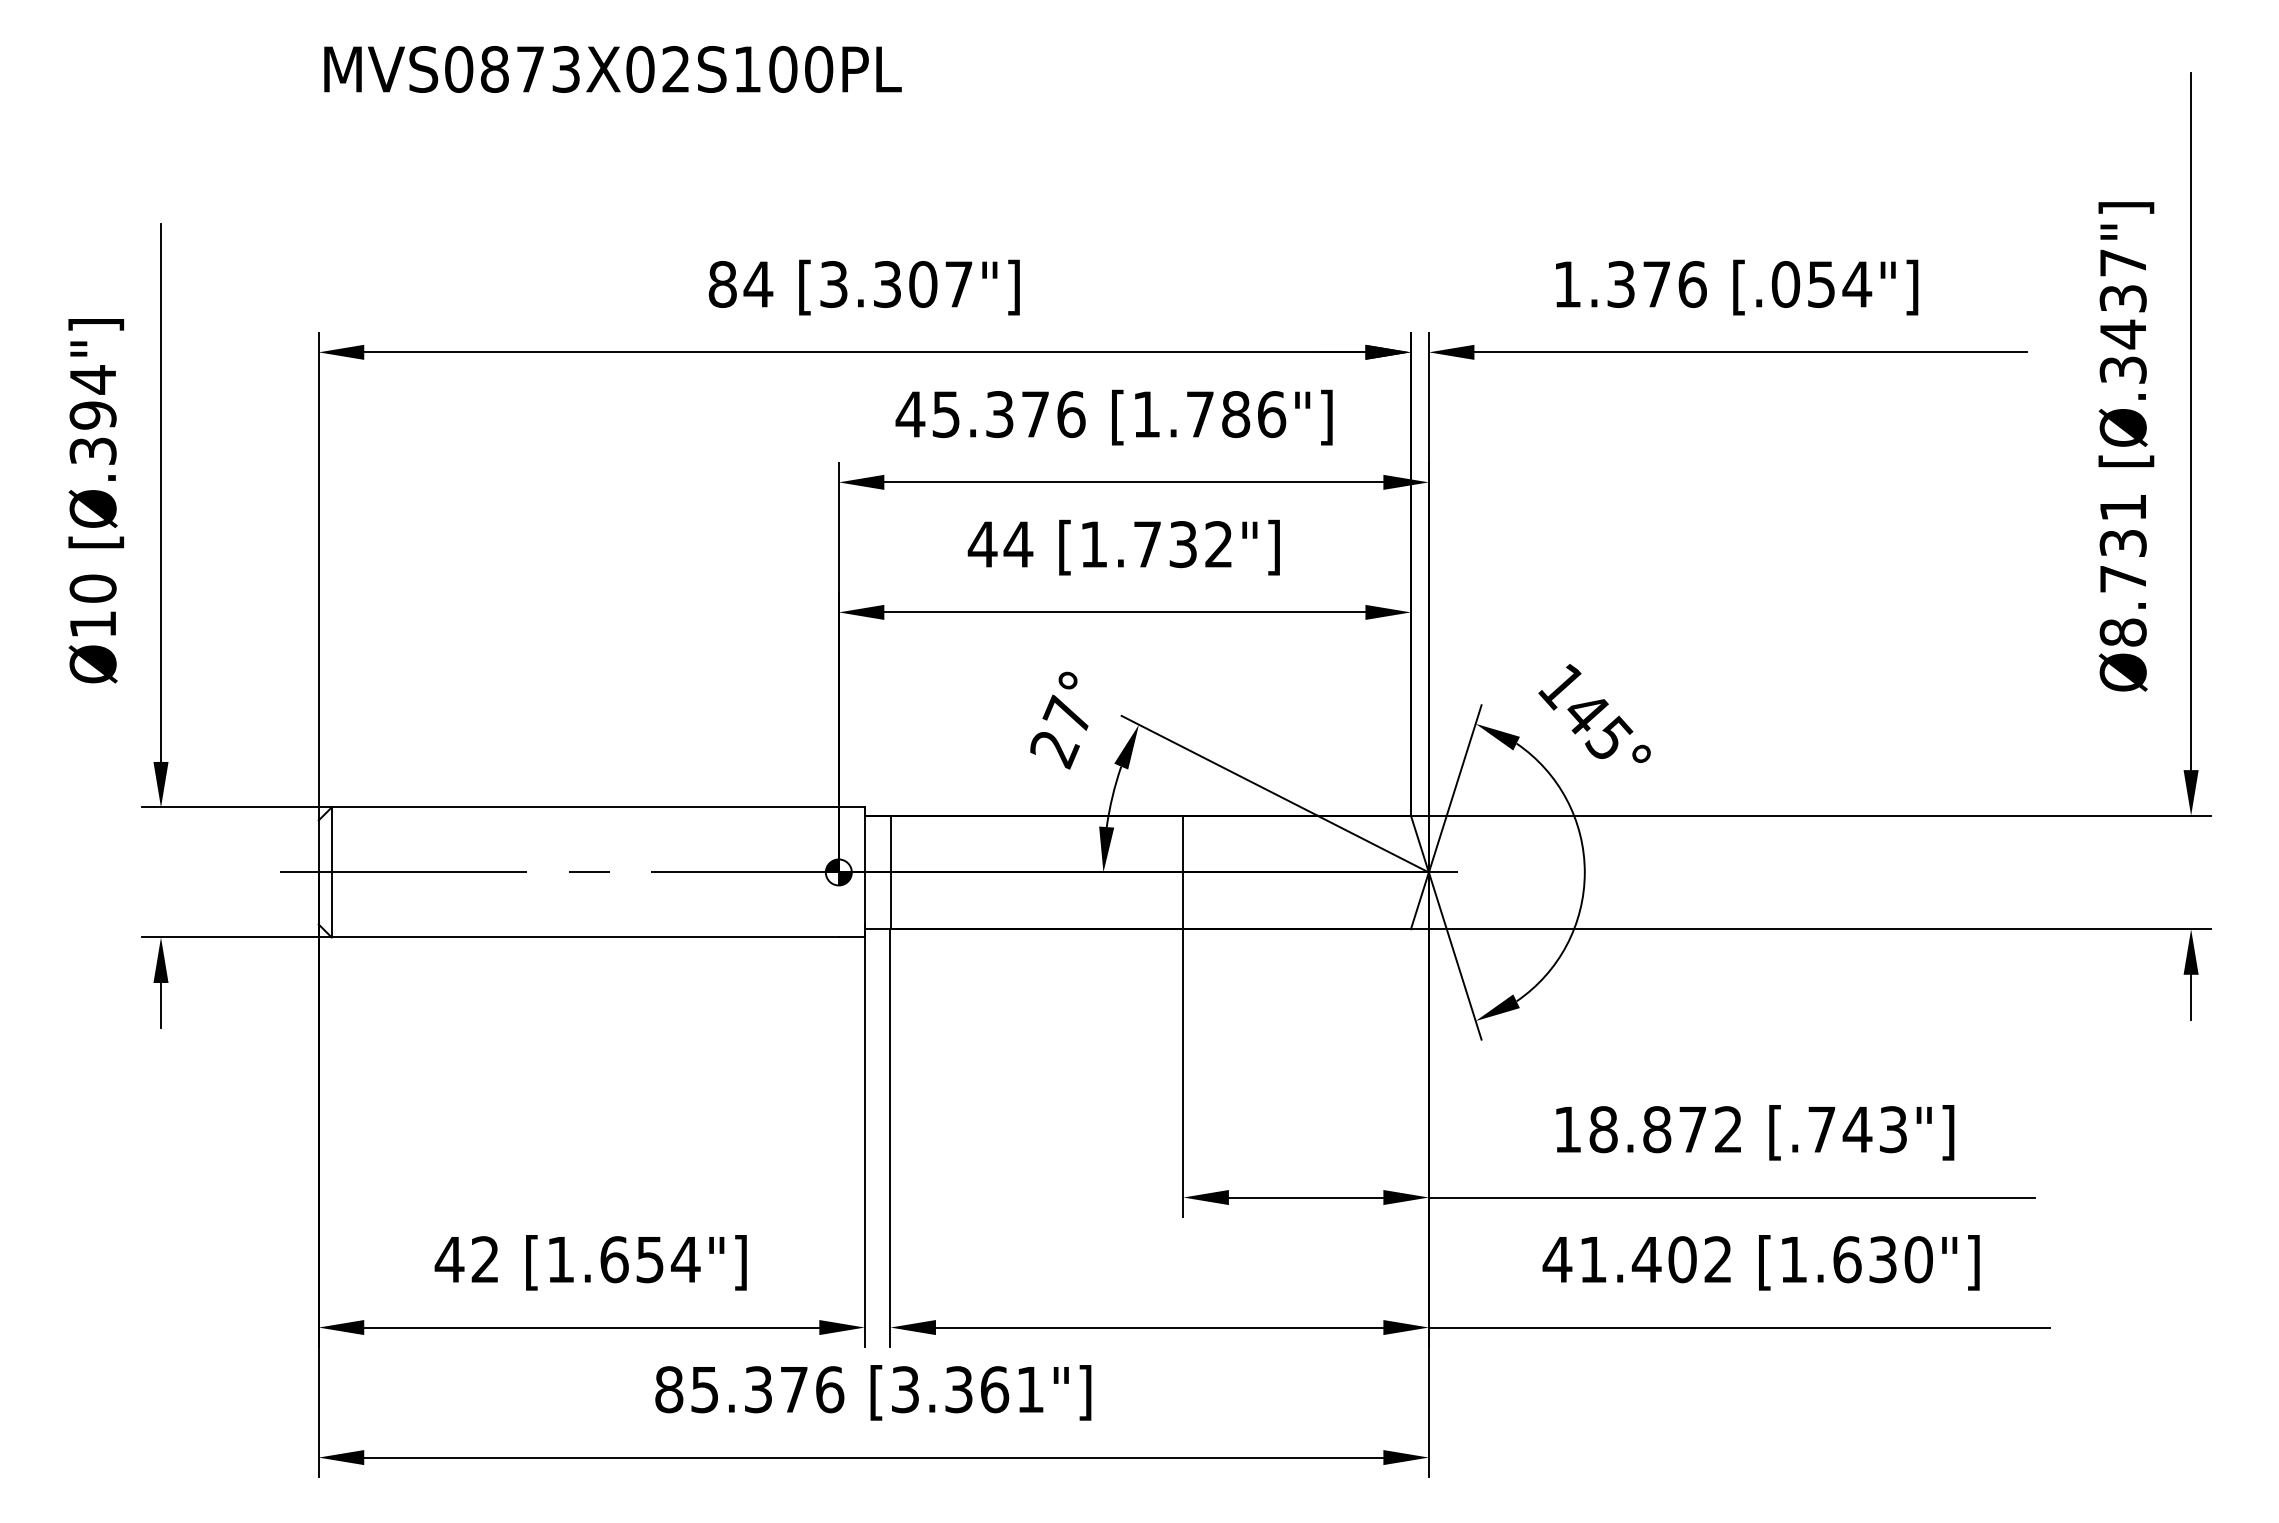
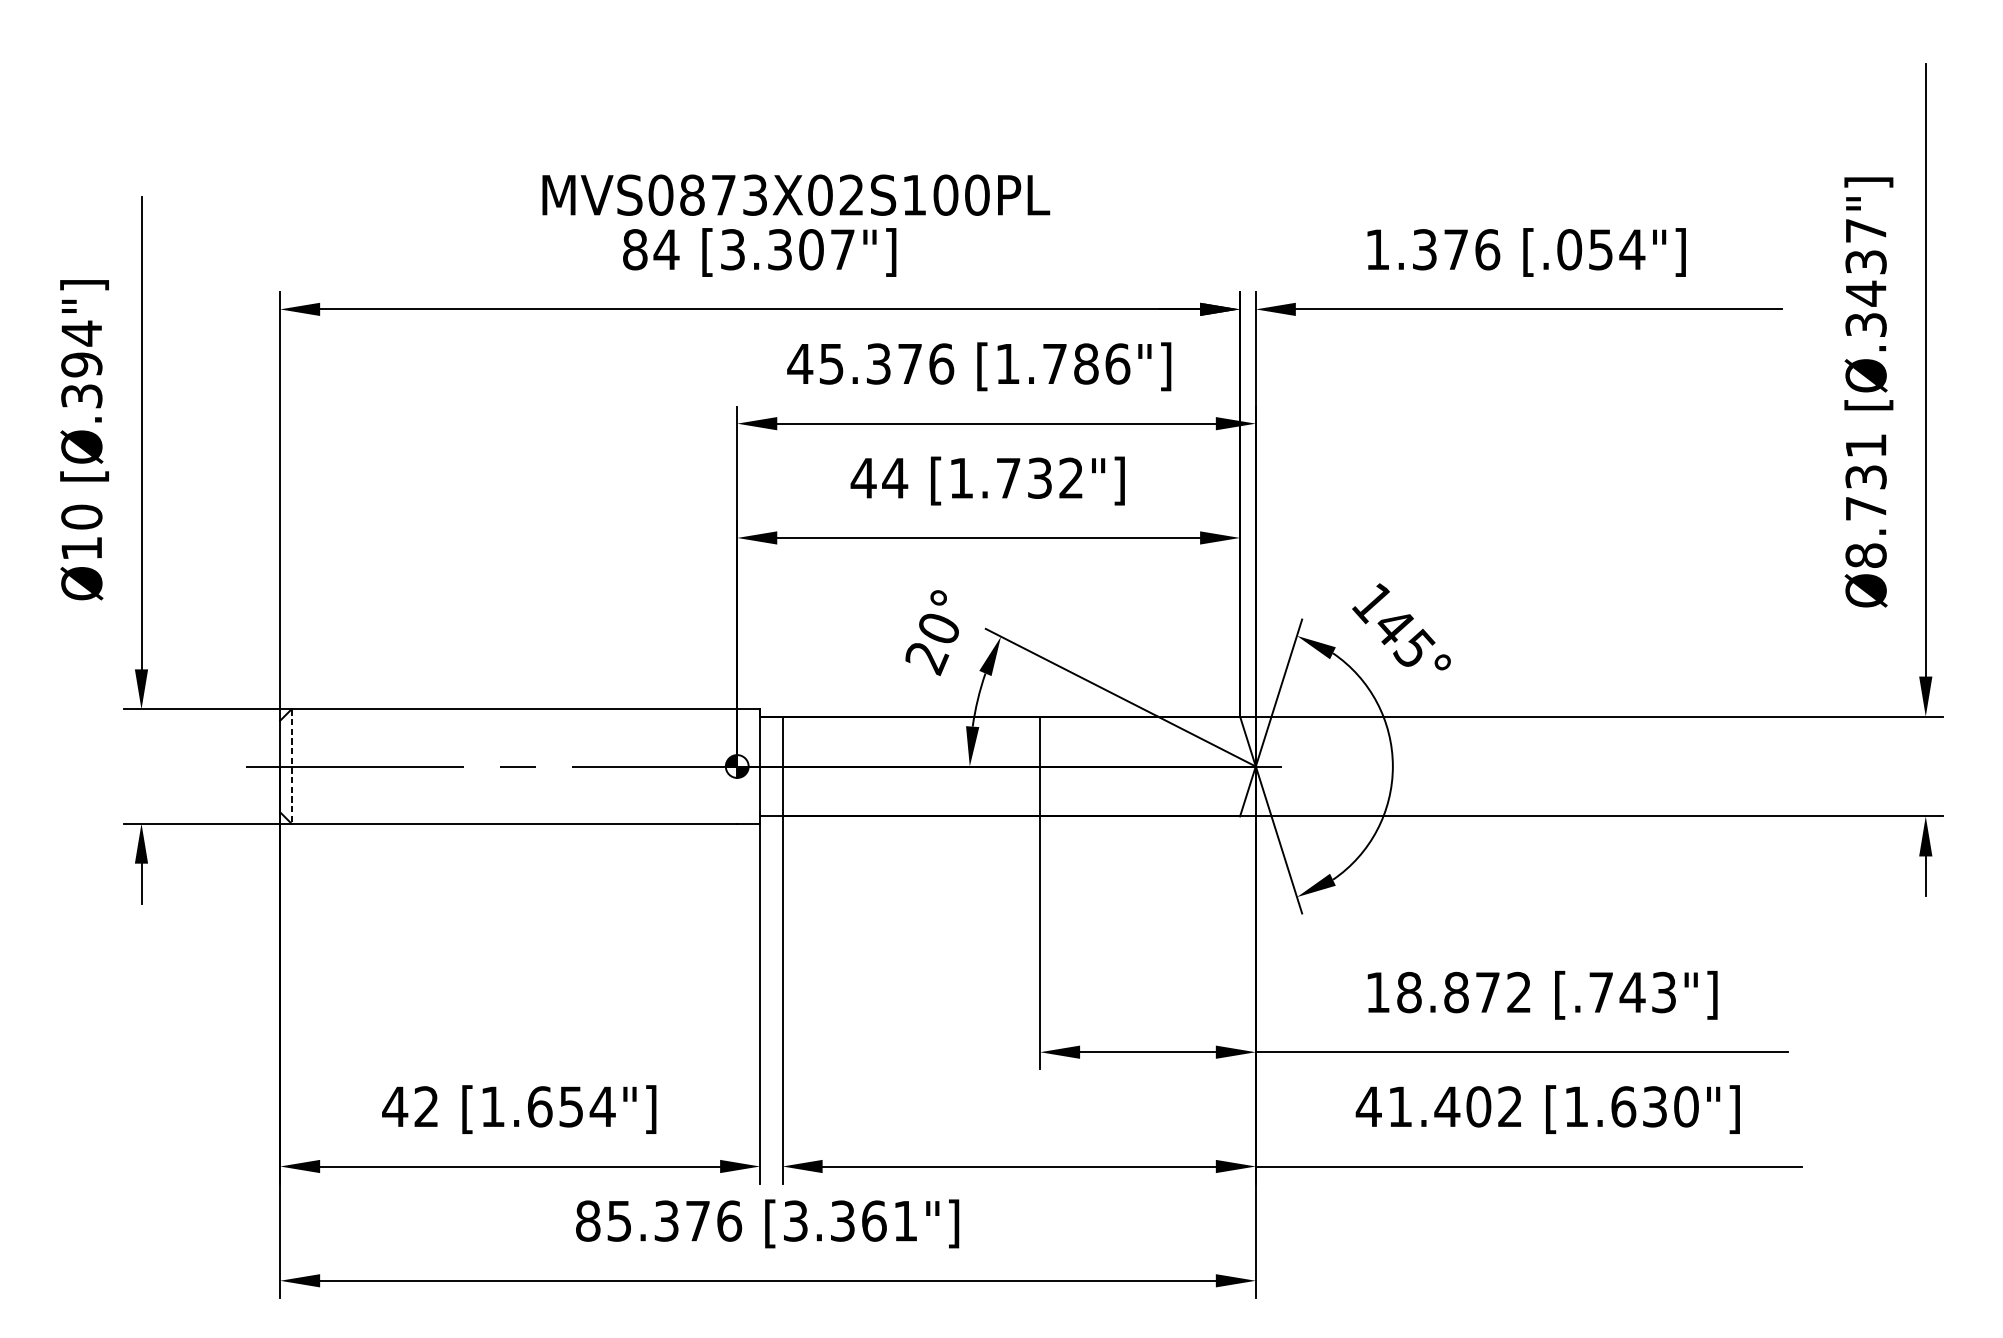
text: (612, 69) -> (795, 195), moved
text: (1066, 713) -> (937, 626), 27° -> 20°
line: (331, 872) -> (291, 766), solid -> dashed

